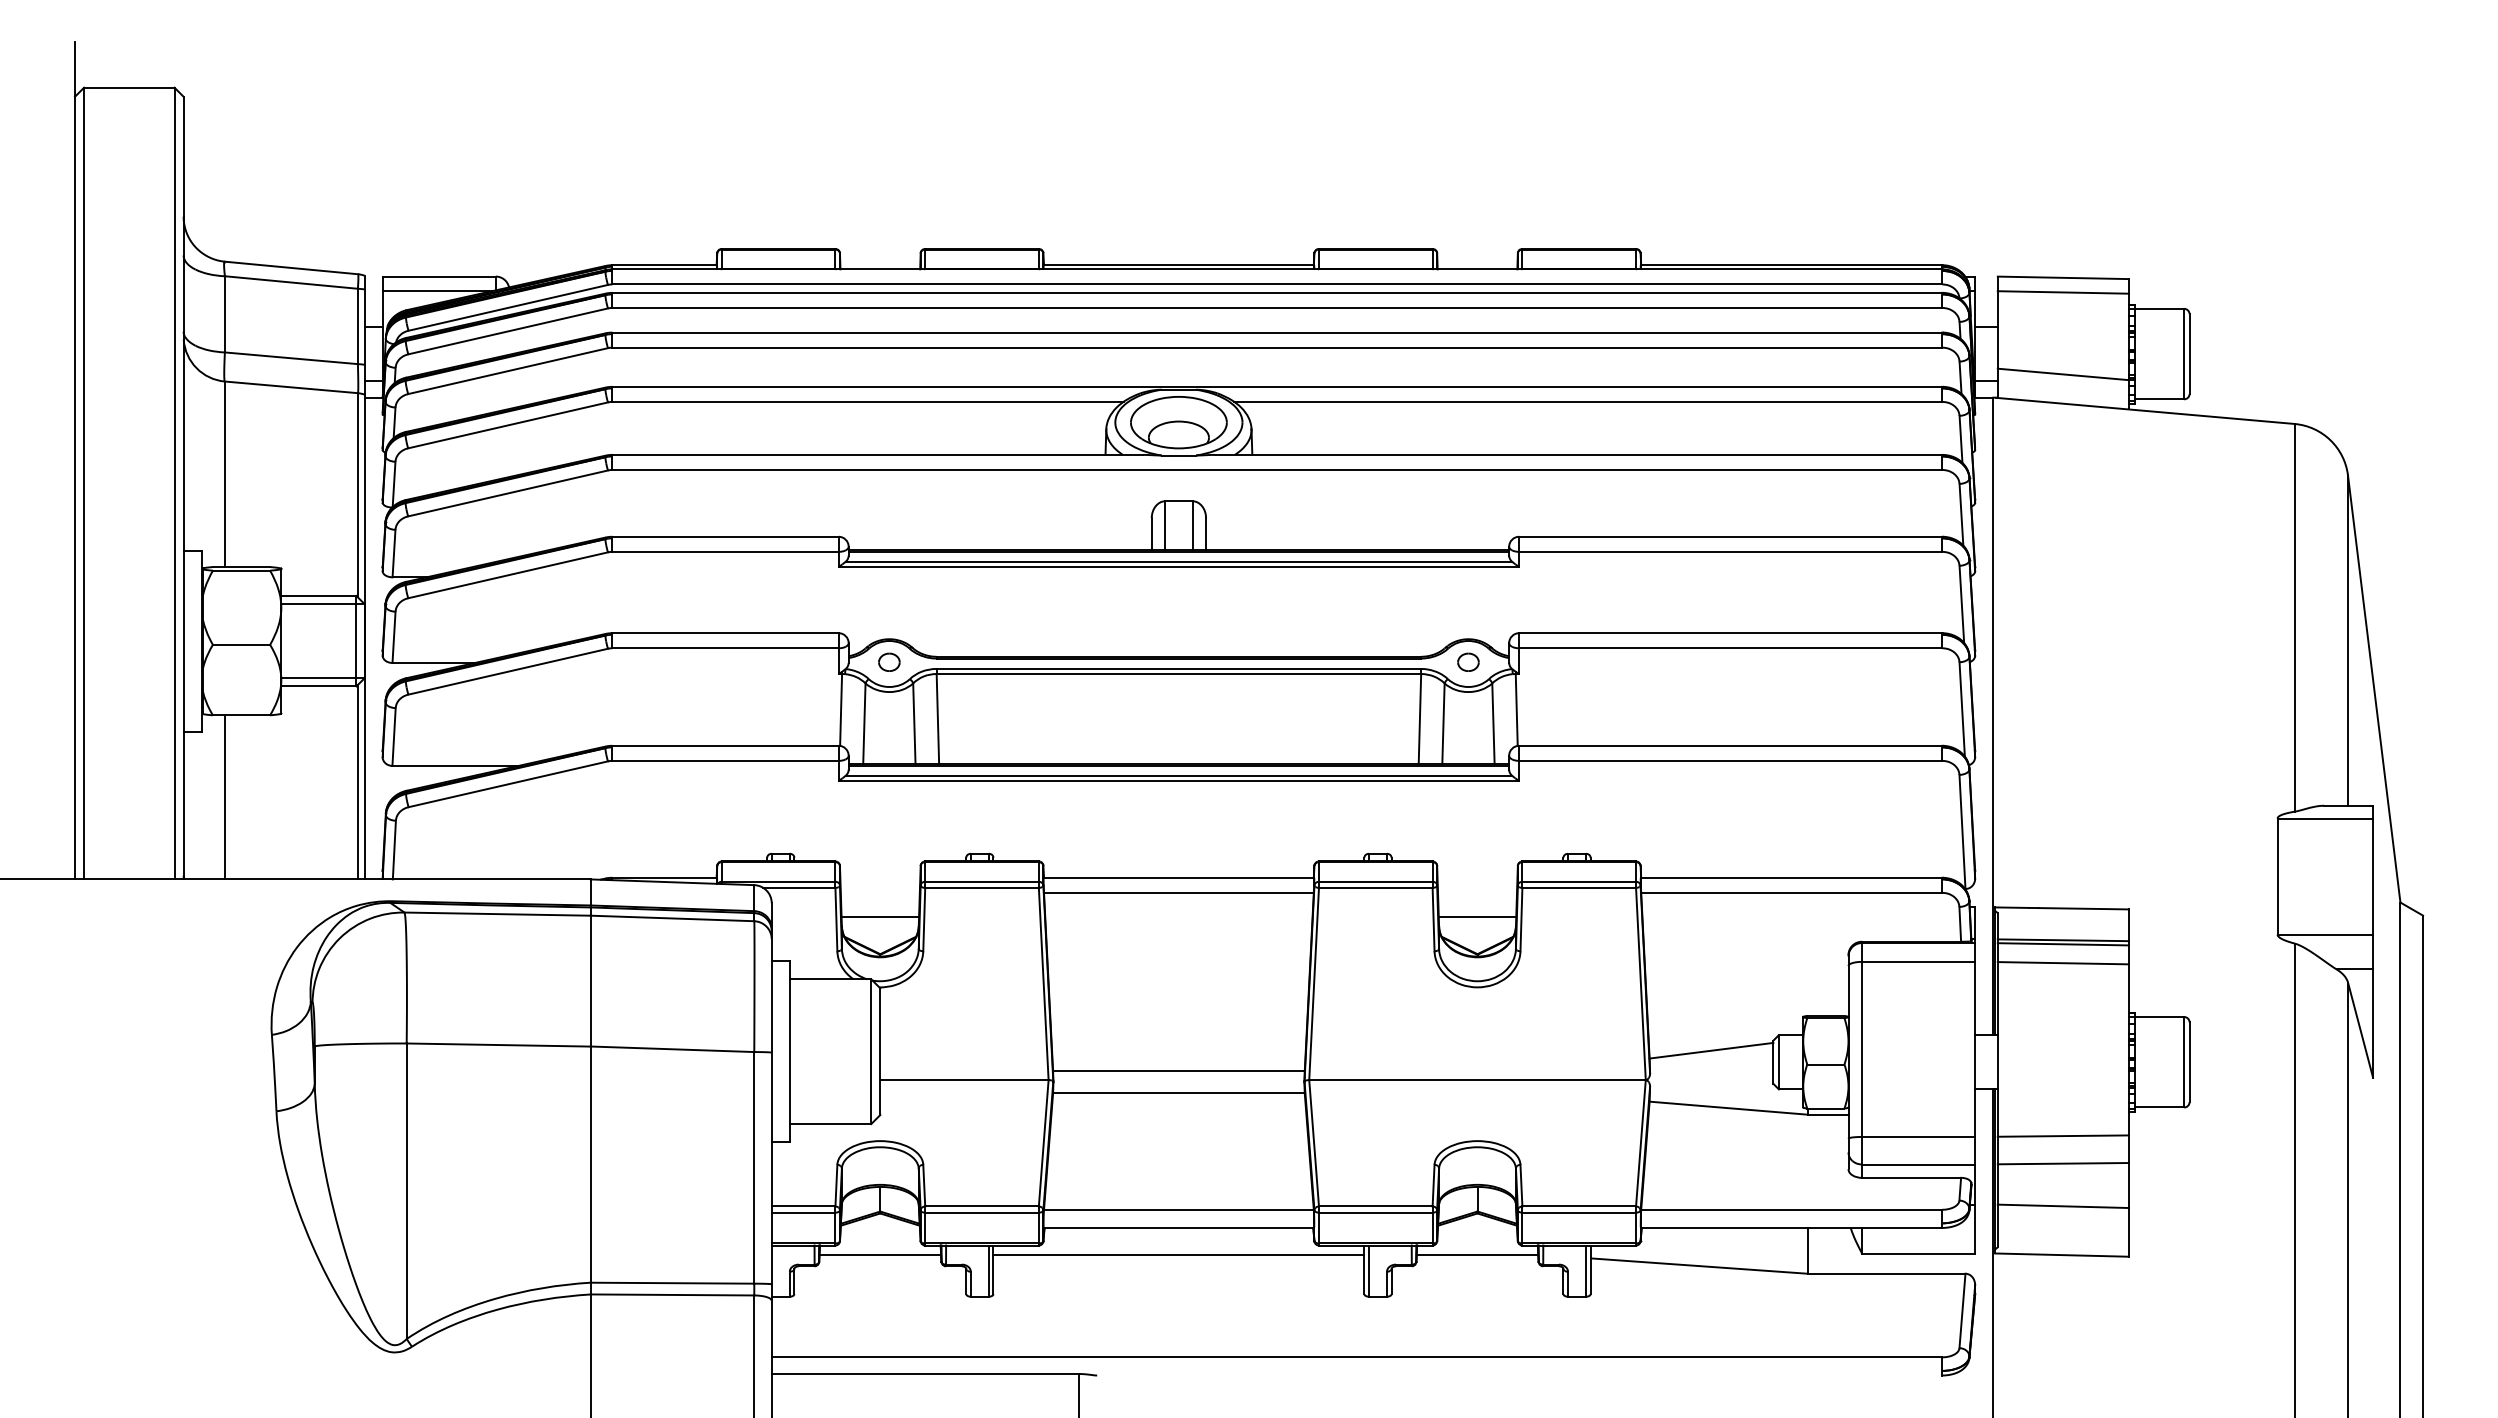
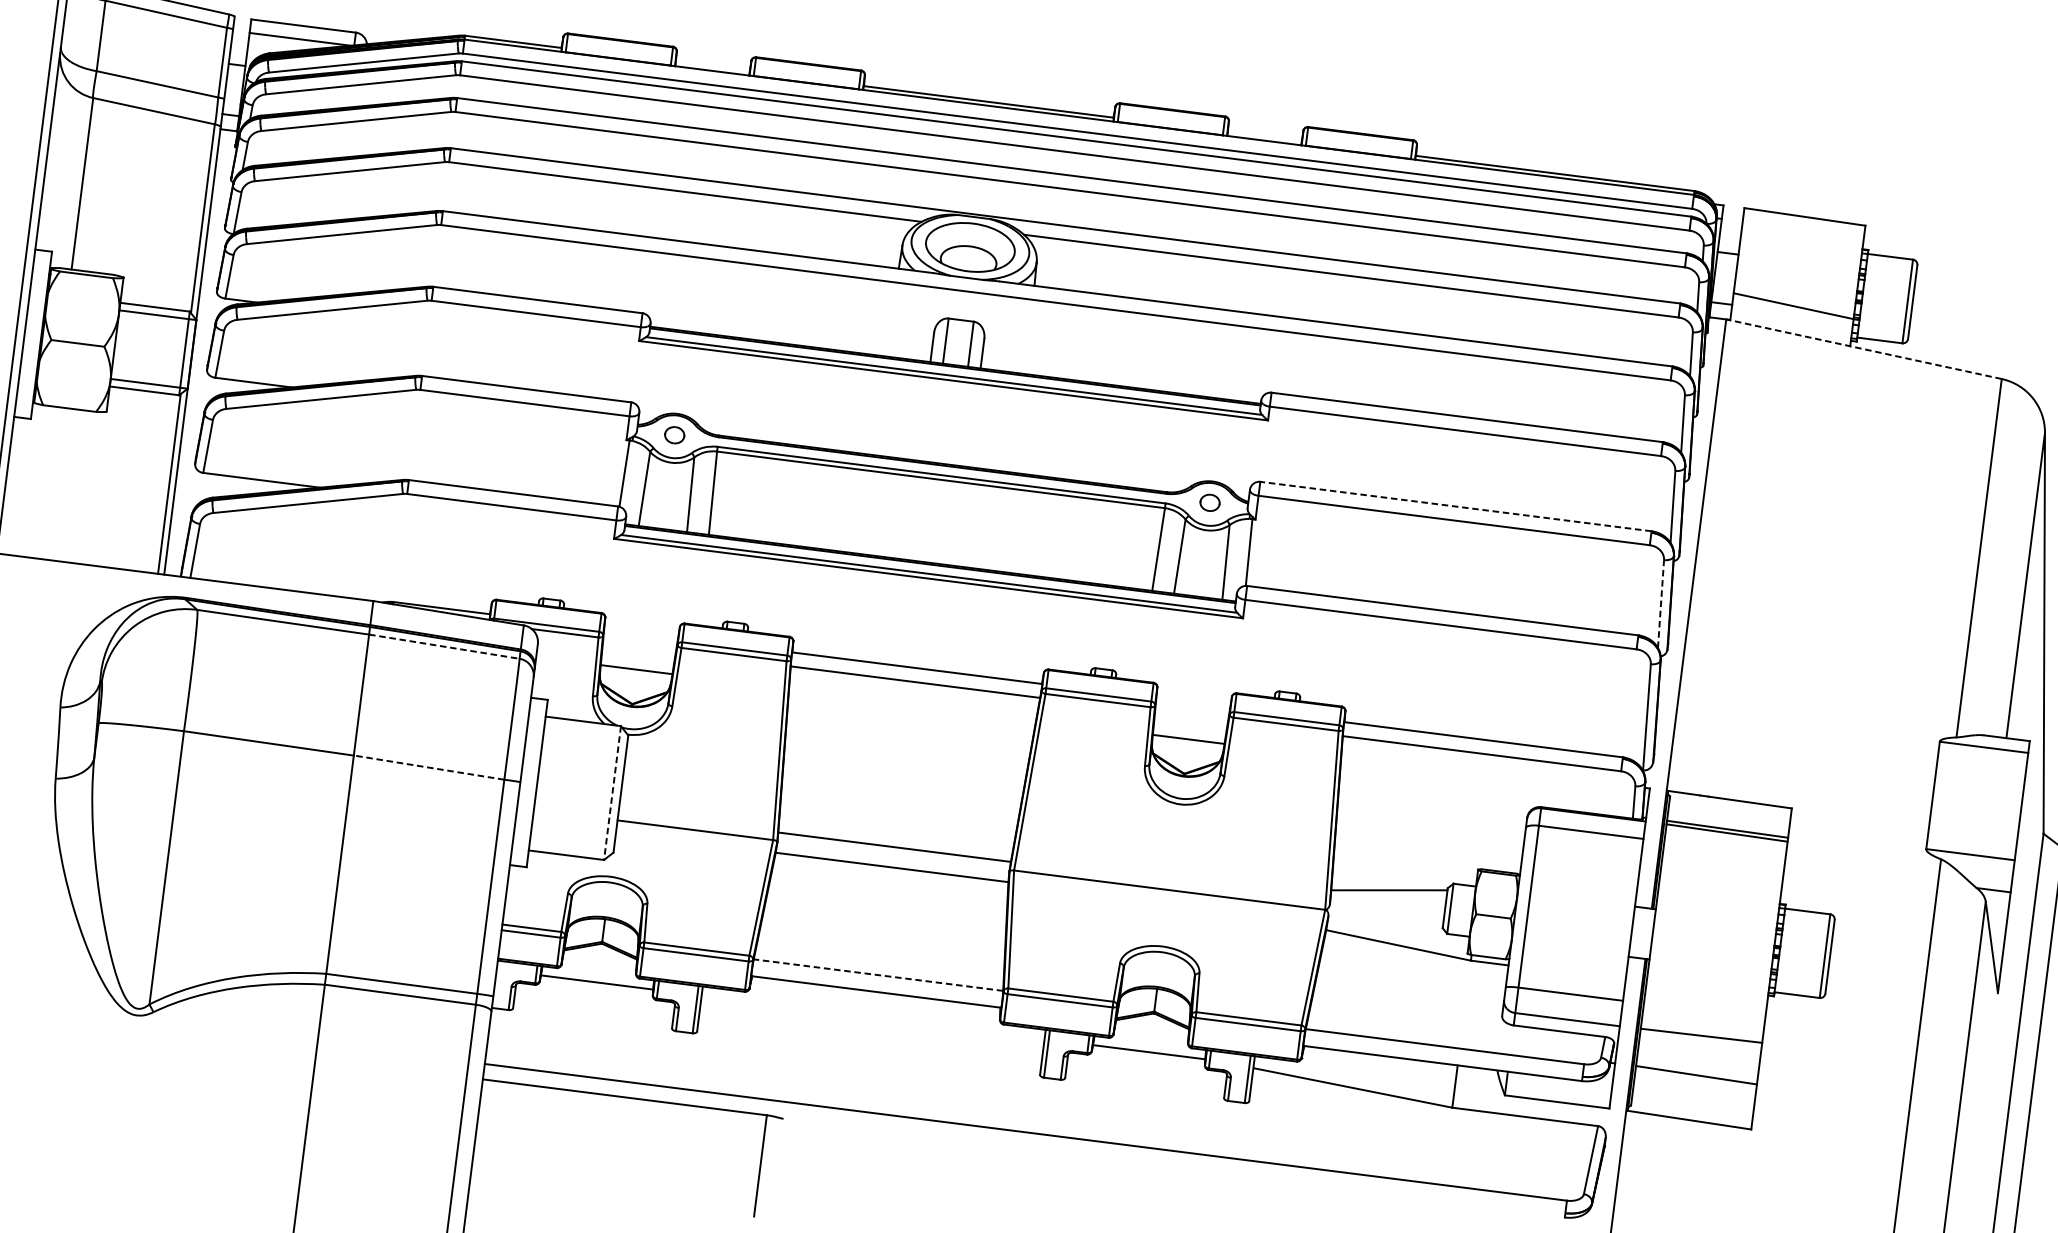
line: (2062, 292) -> (1802, 230), removed
line: (2143, 410) -> (1863, 348), solid -> dashed
line: (1730, 633) -> (1455, 506), solid -> dashed
line: (1962, 708) -> (1661, 603), solid -> dashed
line: (224, 797) -> (44, 482), removed
line: (672, 918) -> (444, 646), solid -> dashed
line: (2062, 963) -> (1724, 850), removed
line: (672, 1049) -> (429, 767), solid -> dashed
line: (871, 1052) -> (612, 793), solid -> dashed
line: (2062, 1135) -> (1703, 1009), removed
line: (1178, 1209) -> (878, 974), solid -> dashed
line: (1178, 1255) -> (872, 1017), removed

